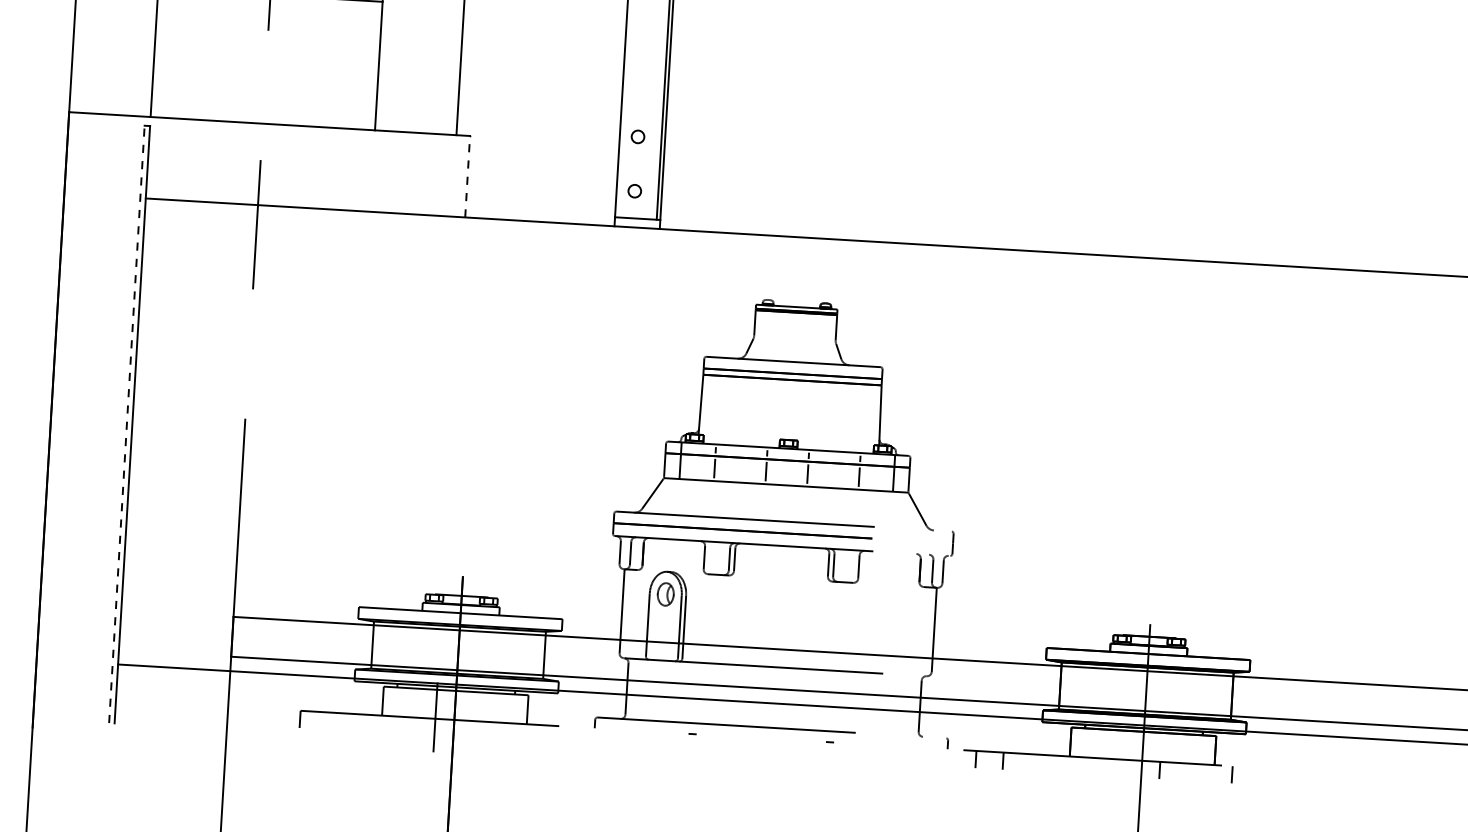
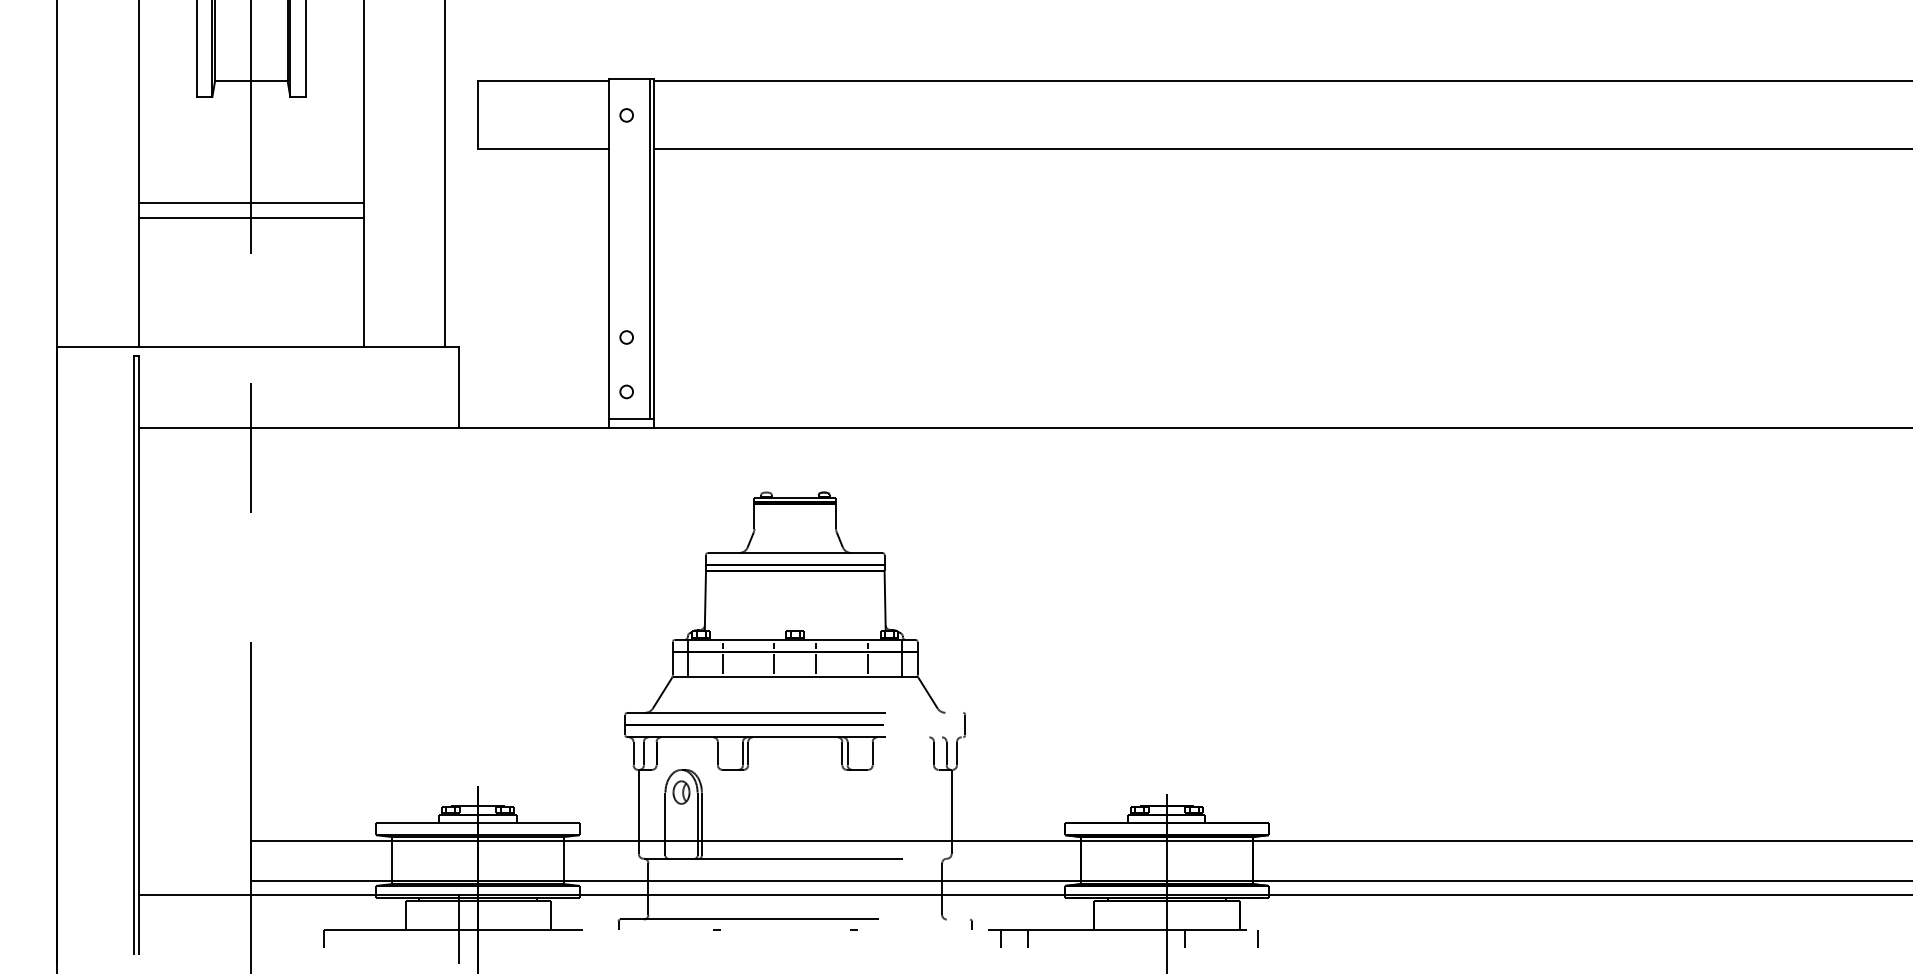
line: (467, 176) -> (458, 387), dashed -> solid
line: (126, 424) -> (133, 654), dashed -> solid

